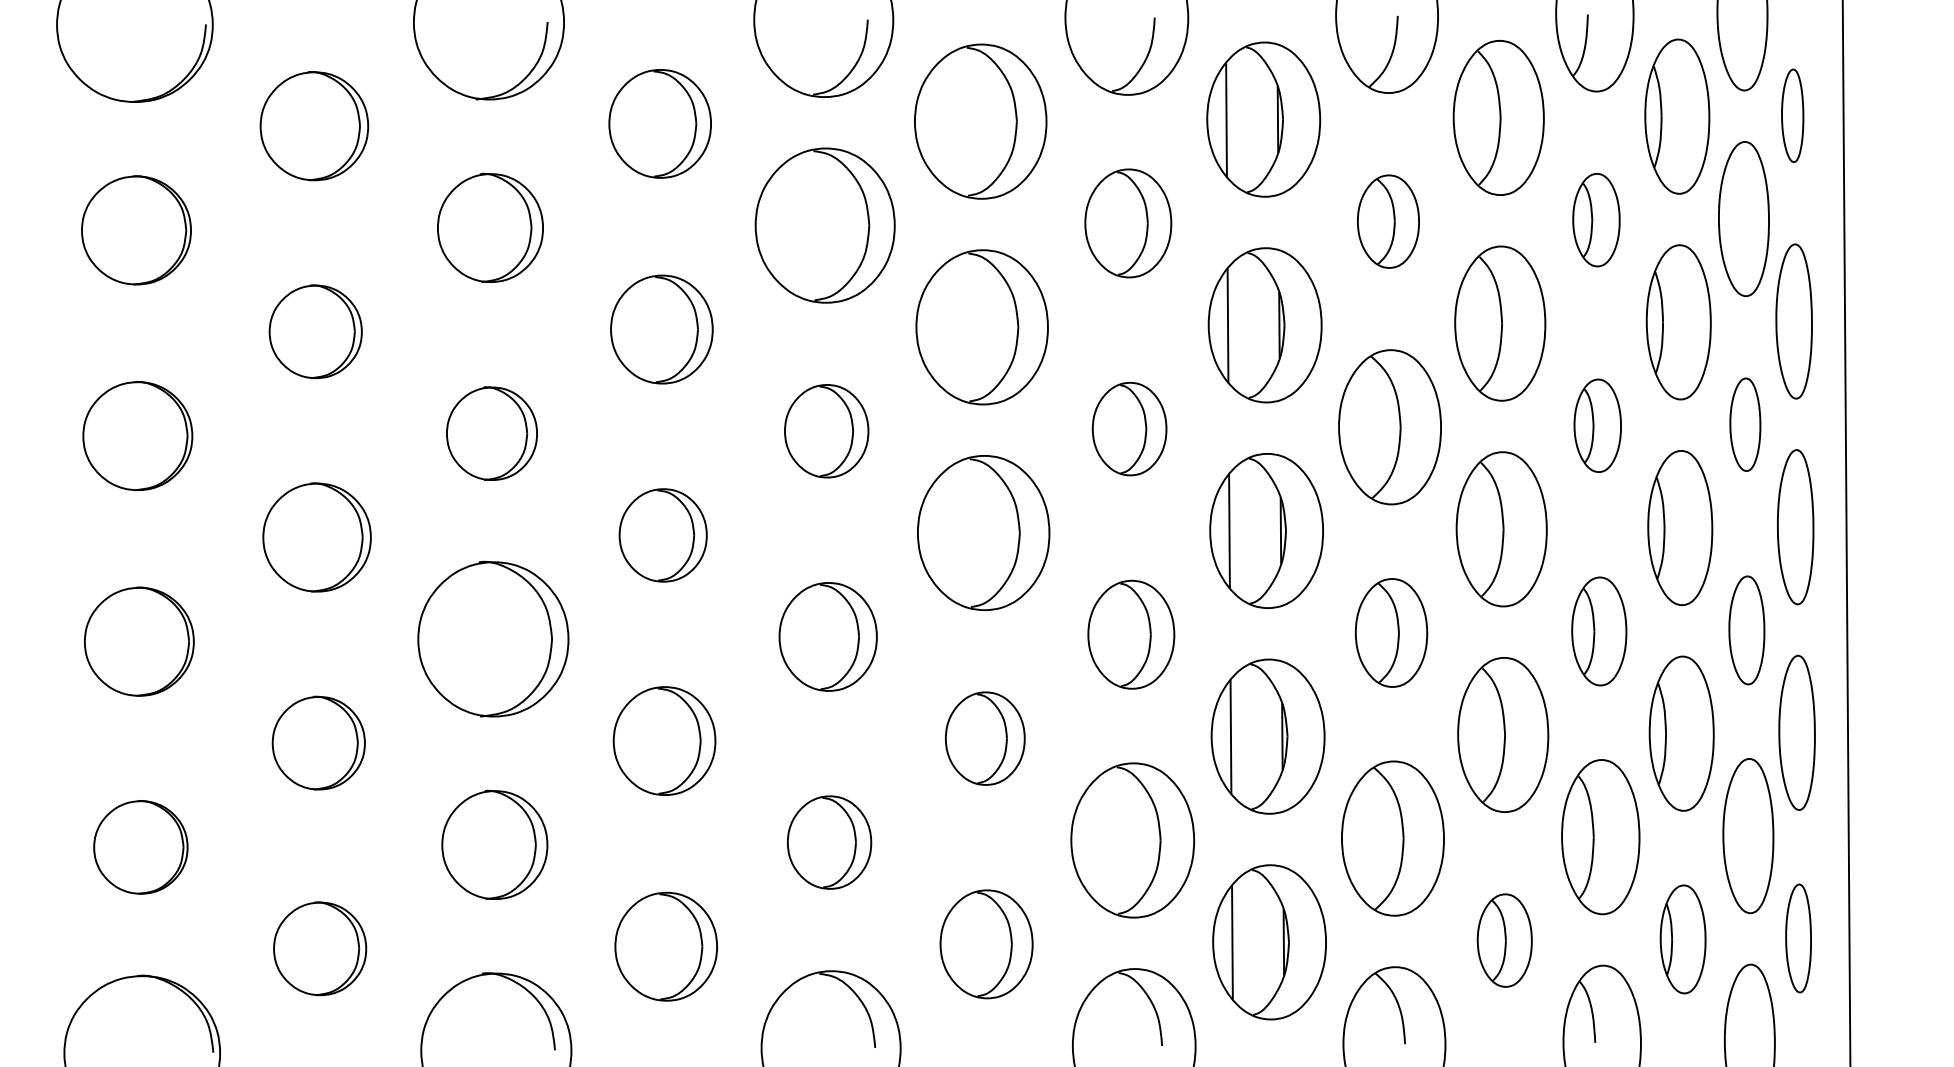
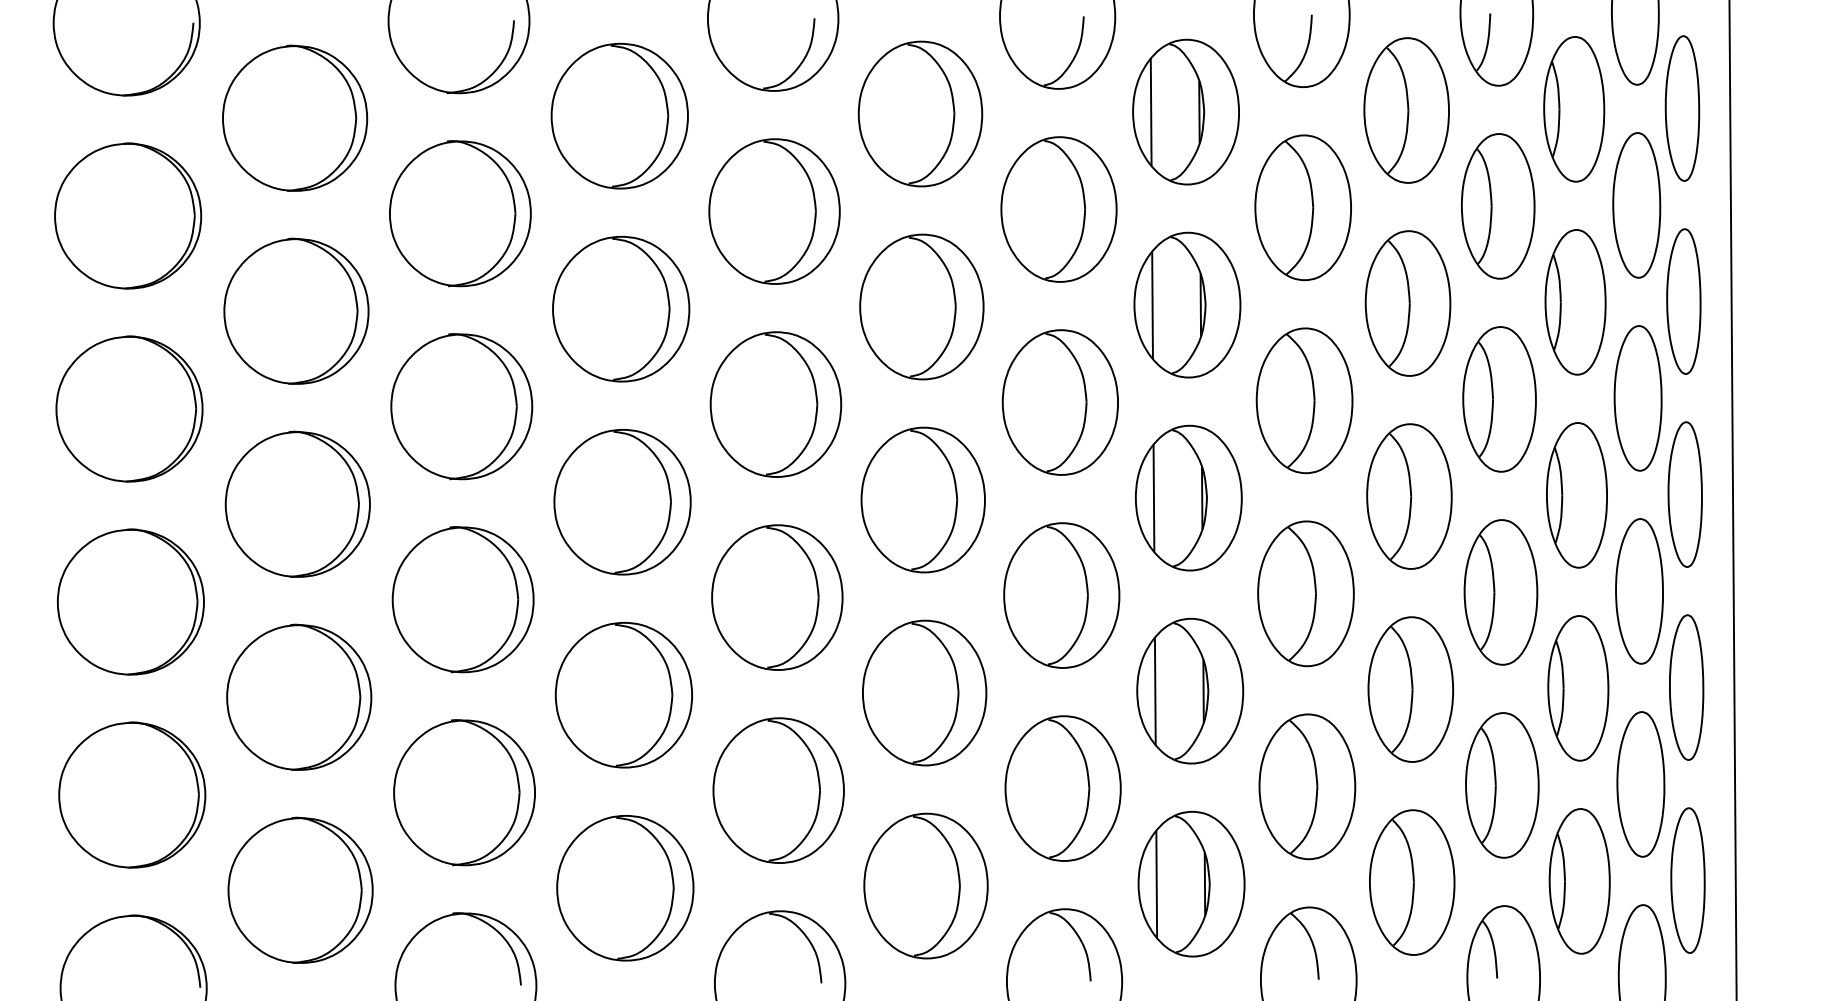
part: (1792, 115) -> (1682, 108), size x1.67
part: (659, 123) -> (619, 115), size x1.43
part: (314, 125) -> (295, 117), size x1.43
part: (1596, 220) -> (1498, 206), size x1.67
part: (1387, 221) -> (1302, 207), size x1.67
part: (1127, 223) -> (1058, 209), size x1.43
part: (490, 227) -> (460, 213), size x1.43
part: (136, 229) -> (128, 215), size x1.43
part: (662, 328) -> (621, 308), size x1.43
part: (315, 331) -> (296, 310), size x1.67
part: (1744, 424) -> (1637, 398), size x1.67
part: (1597, 425) -> (1499, 399), size x1.67
part: (1128, 429) -> (1059, 402), size x1.67
part: (826, 431) -> (775, 404), size x1.67
part: (491, 433) -> (461, 406), size x1.67
part: (137, 435) -> (129, 408), size x1.43
part: (663, 535) -> (622, 502), size x1.67
part: (316, 536) -> (297, 503), size x1.43
part: (1746, 630) -> (1639, 591), size x1.43
part: (1598, 631) -> (1500, 592), size x1.43
part: (1390, 632) -> (1305, 593), size x1.43
part: (1130, 634) -> (1061, 595), size x1.43
part: (828, 636) -> (777, 597), size x1.43
part: (138, 641) -> (130, 601), size x1.43
part: (984, 738) -> (924, 692), size x1.67
part: (664, 741) -> (623, 695), size x1.43
part: (318, 742) -> (299, 696), size x1.67
part: (829, 842) -> (778, 790), size x1.67
part: (494, 844) -> (464, 792), size x1.43
part: (141, 846) -> (132, 794), size x1.67
part: (1798, 938) -> (1687, 880), size x1.43
part: (1682, 939) -> (1579, 881), size x1.43
part: (1505, 940) -> (1412, 882), size x1.67
part: (986, 943) -> (925, 885), size x1.43
part: (666, 946) -> (625, 888), size x1.43
part: (320, 948) -> (300, 889), size x1.67

